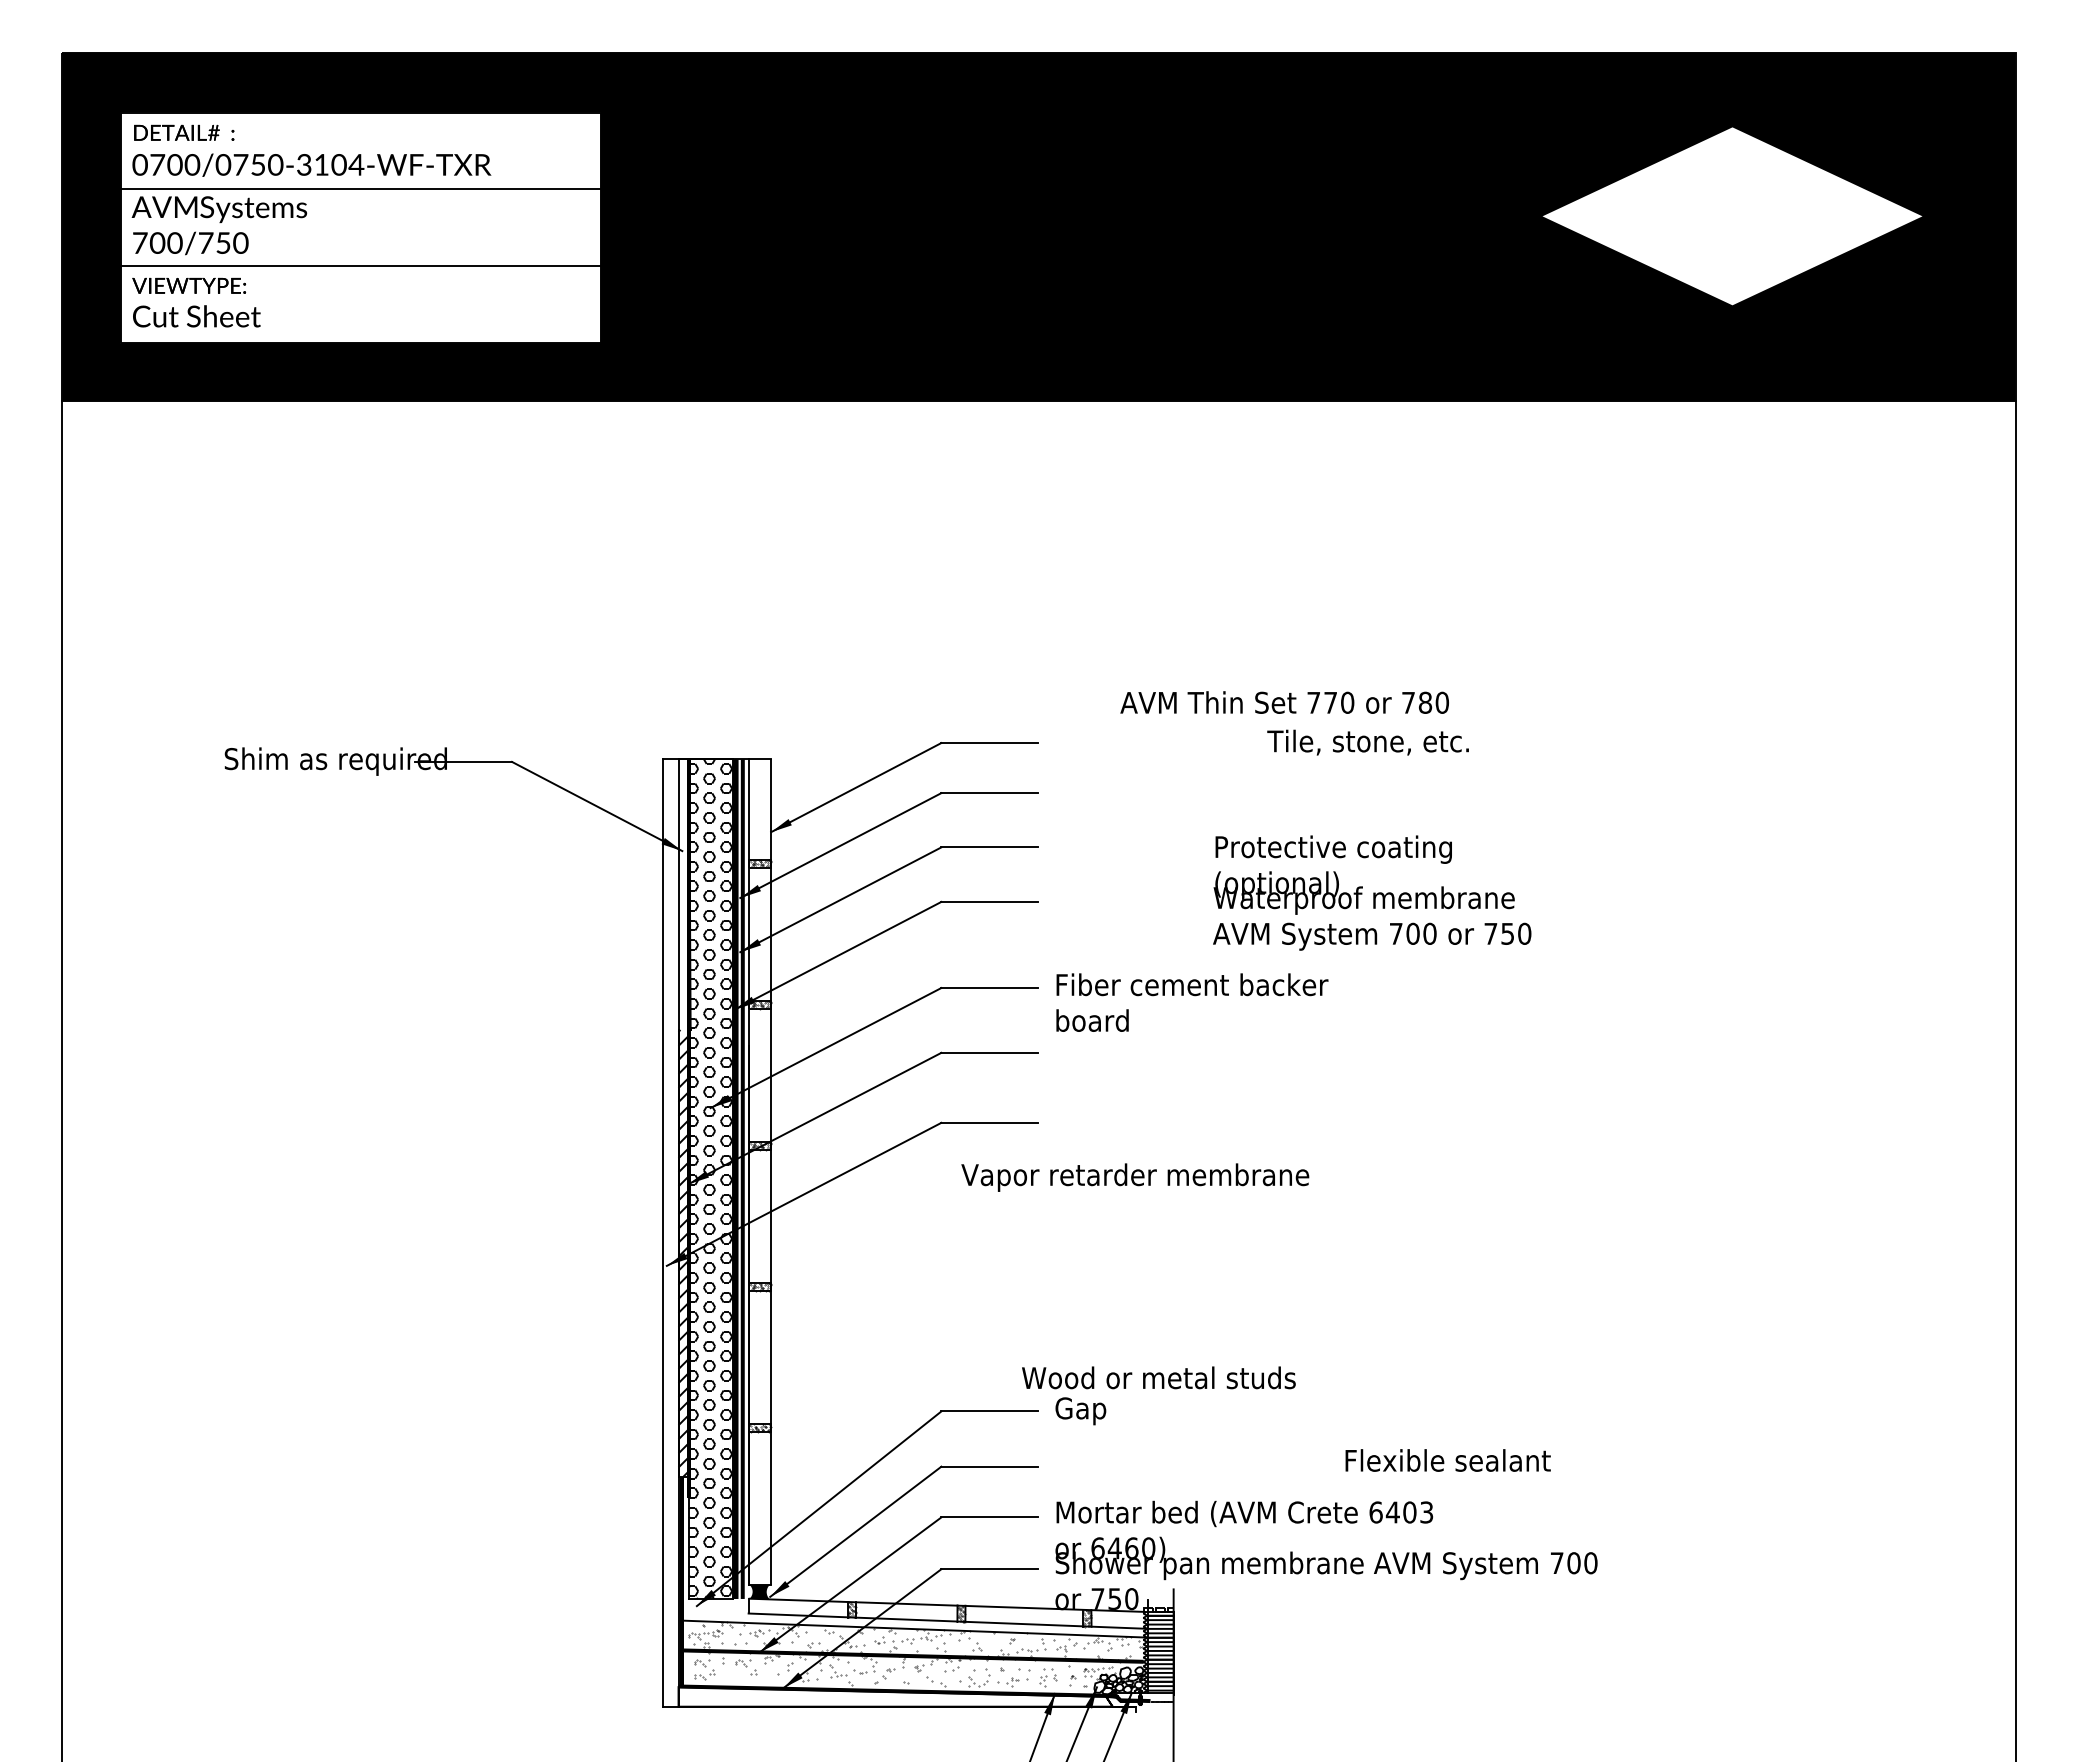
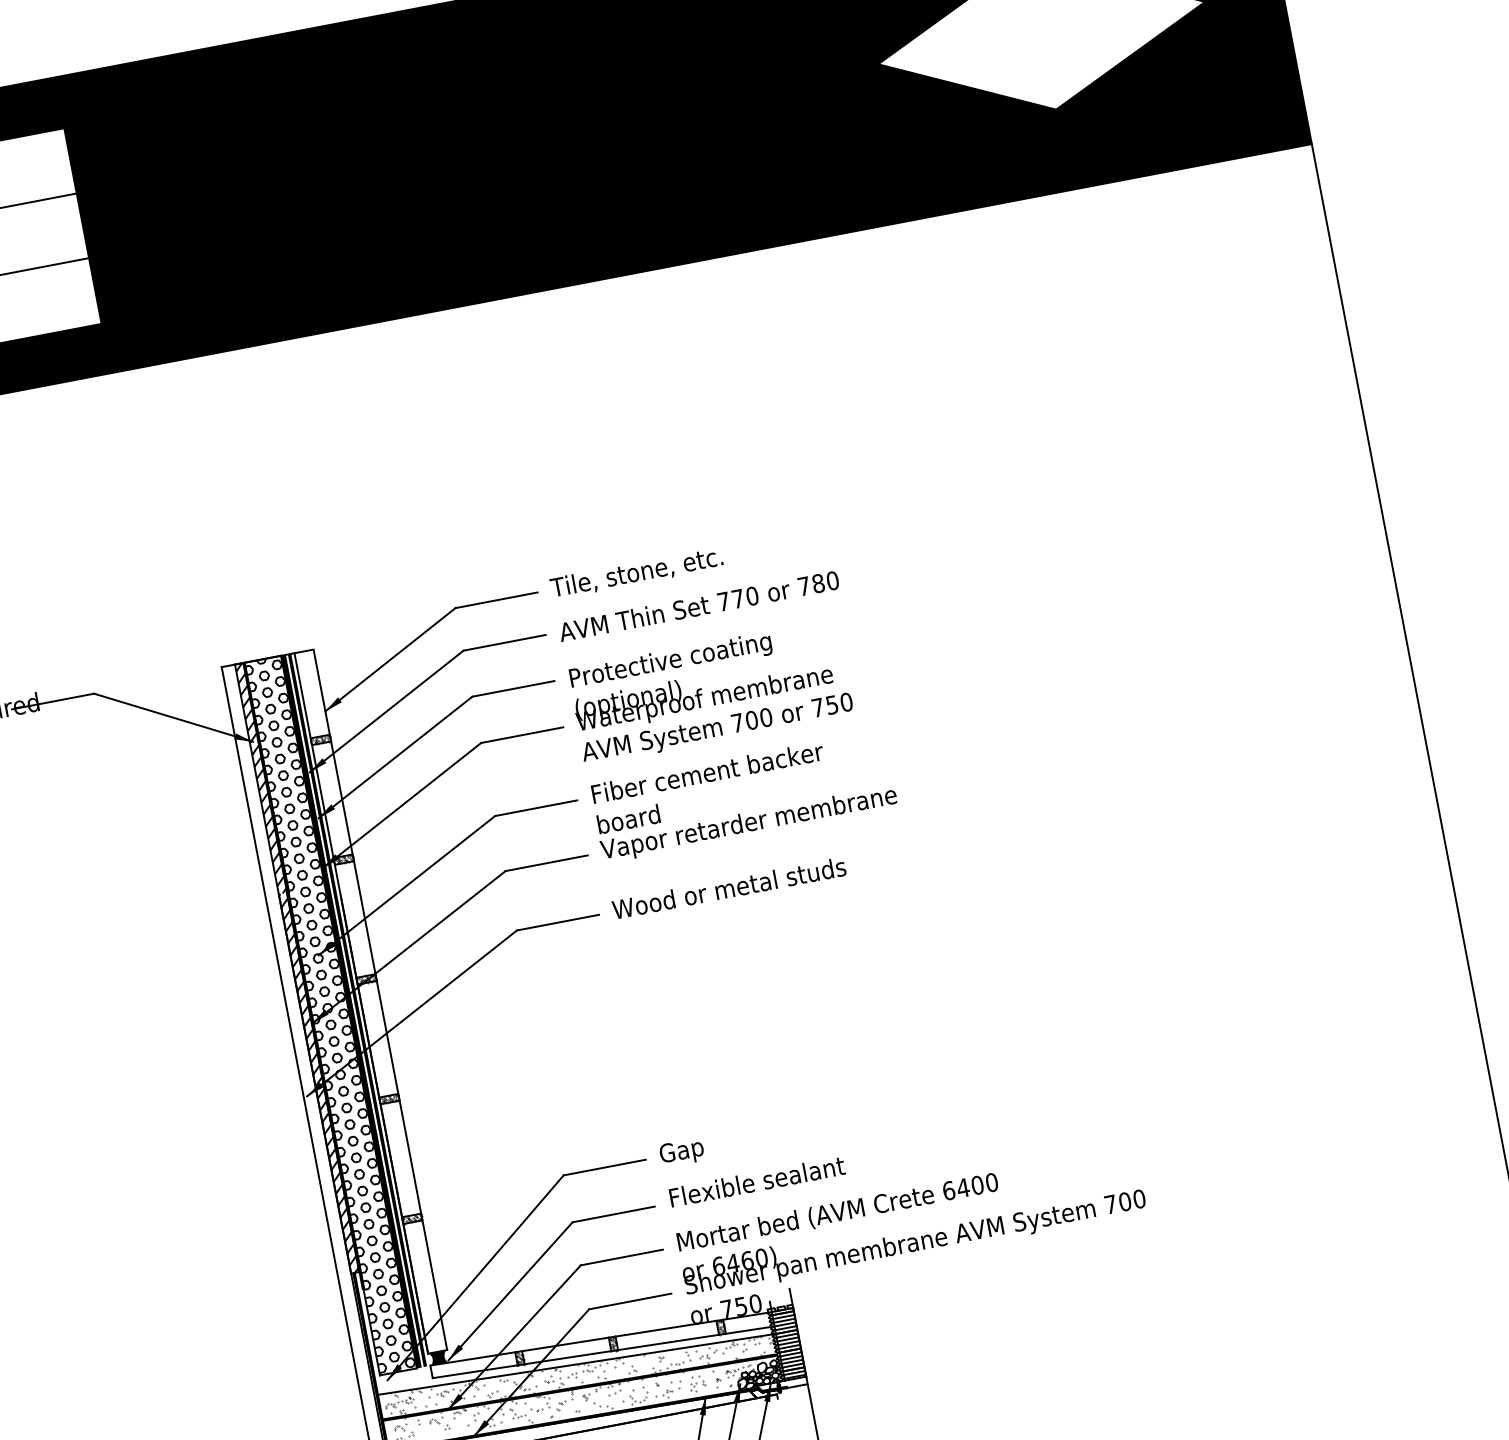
text: (1284, 702) -> (698, 606), moved
text: (1367, 742) -> (636, 573), moved
text: (1372, 892) -> (710, 691), moved
hatch: (683, 894) -> (261, 778), added
text: (1135, 1177) -> (749, 824), moved
text: (1158, 1377) -> (728, 888), moved
text: (1447, 1460) -> (756, 1181), moved
text: (1426, 1512) -> (991, 1182), 6403 -> 6400

